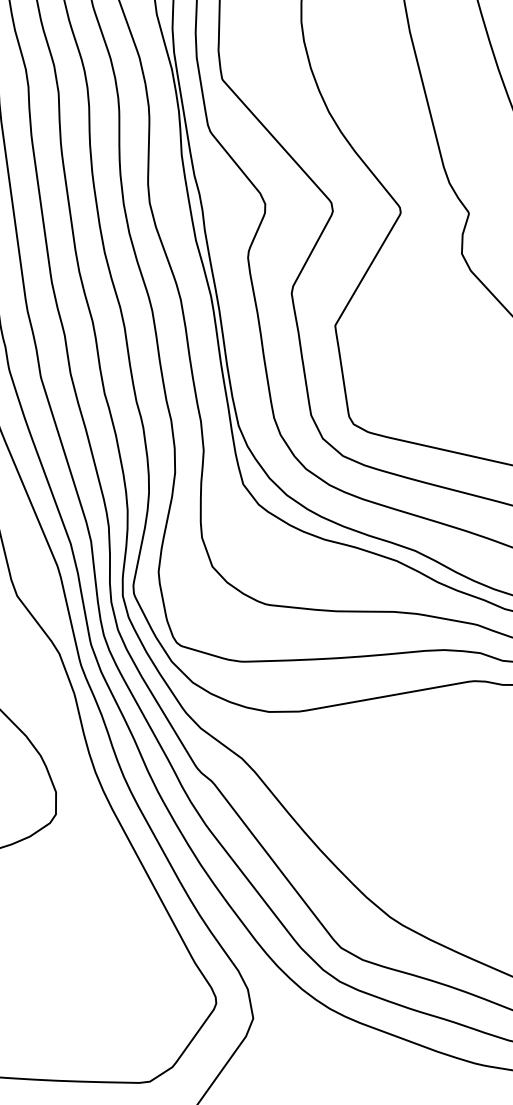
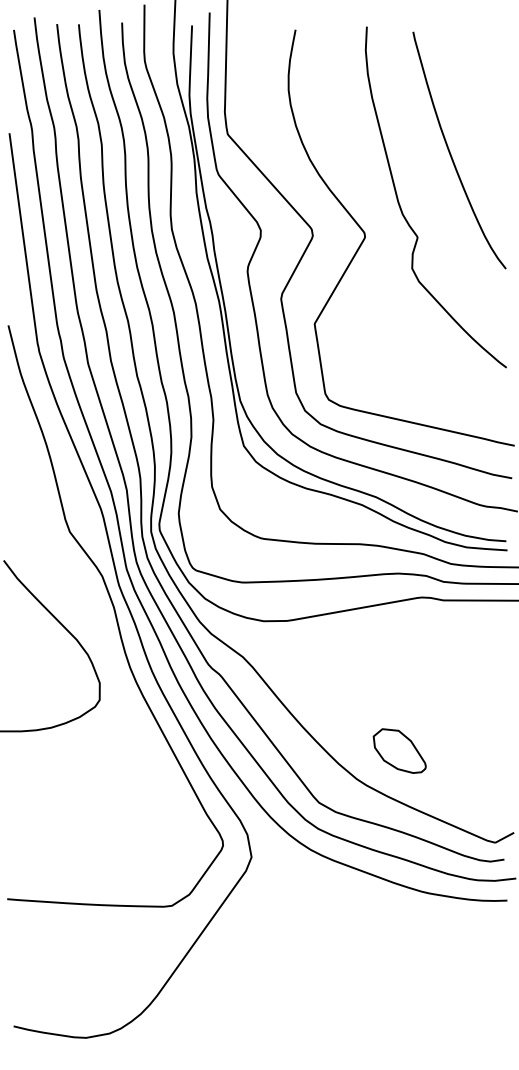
part: (445, 879) -> (399, 750), added

